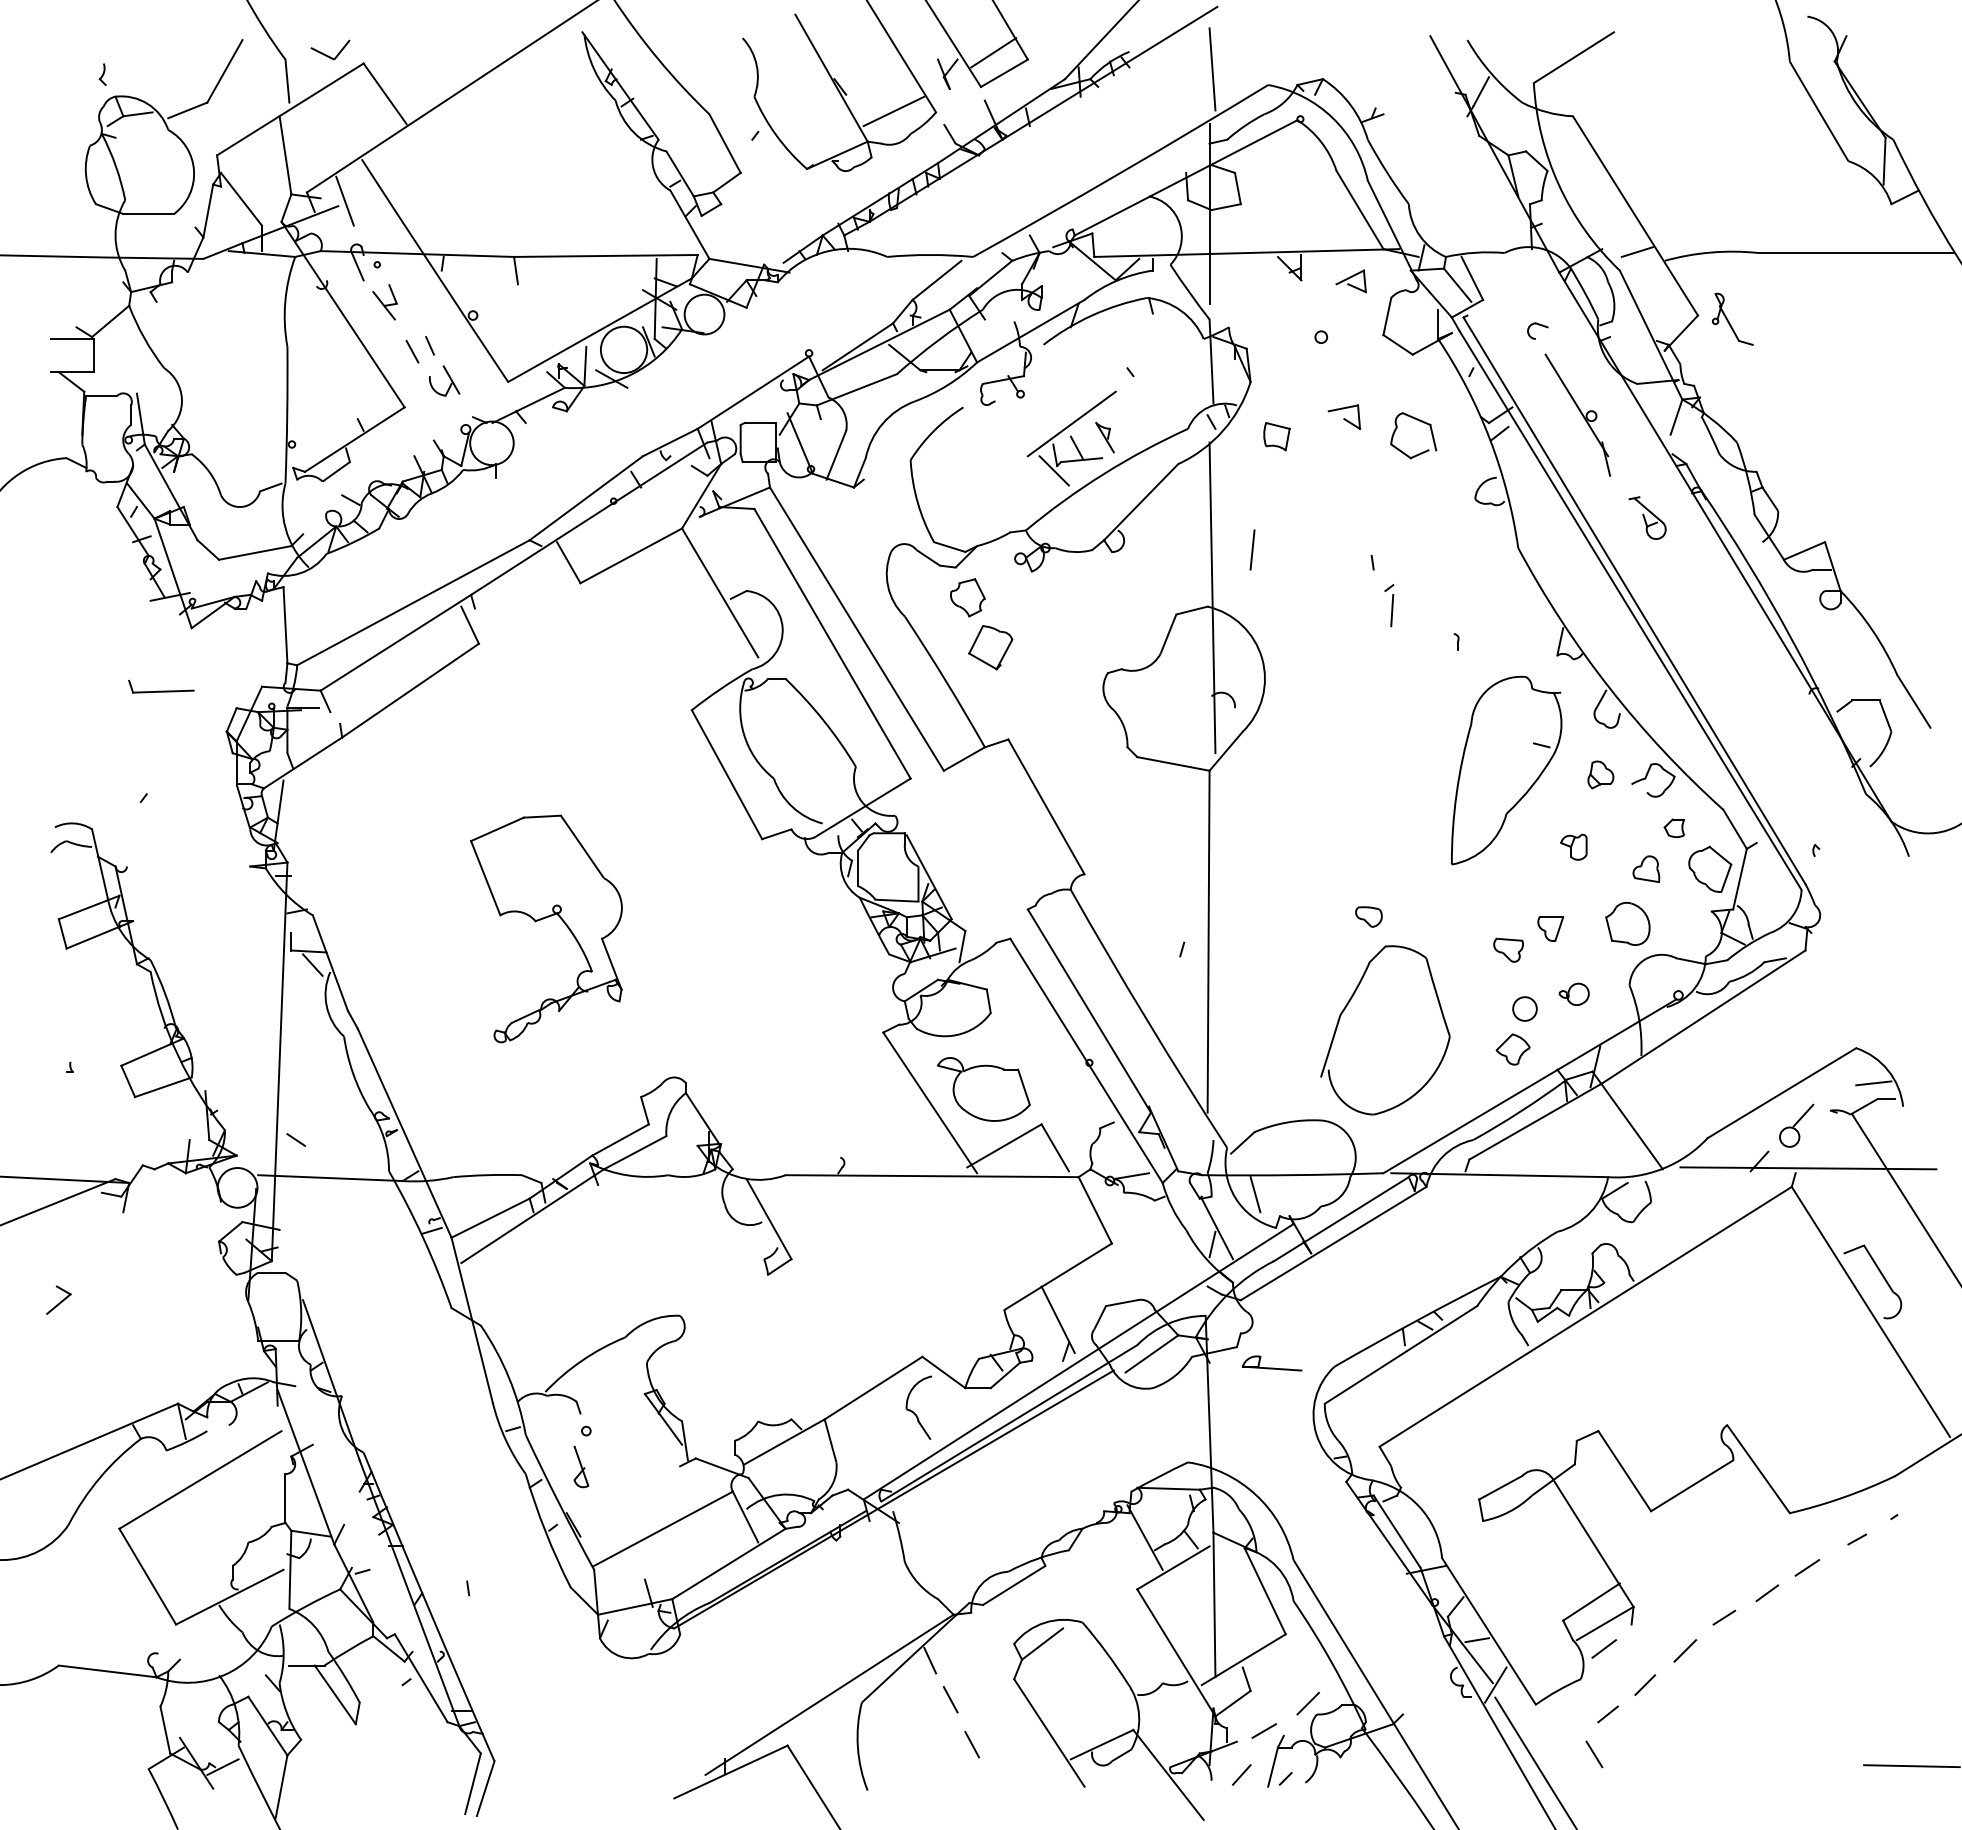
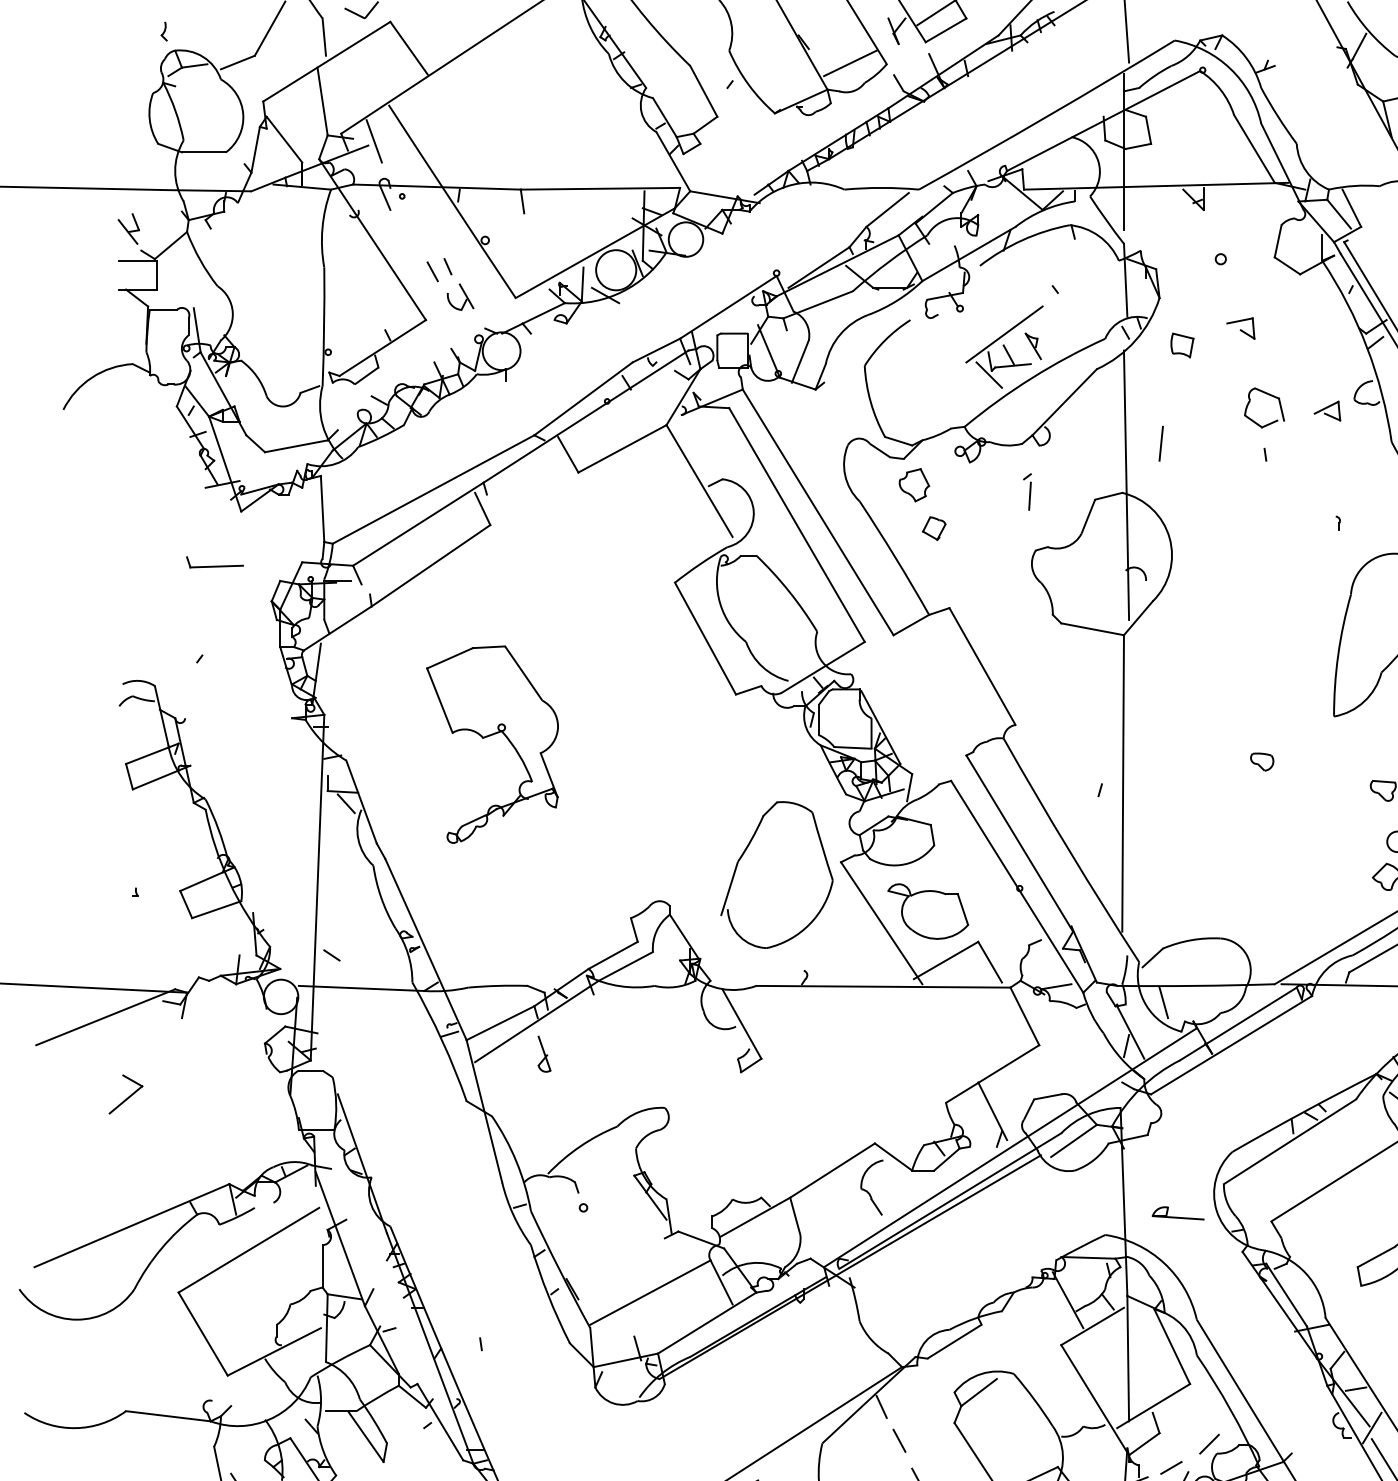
part: (1350, 281) -> (1326, 411), moved
part: (384, 302) -> (128, 229), moved
part: (1419, 421) -> (1269, 395), moved
part: (1389, 605) -> (1027, 491), moved
part: (990, 647) -> (933, 528), size x0.6
part: (543, 919) -> (489, 736), moved
part: (1347, 1006) -> (744, 854), moved
part: (58, 1299) -> (125, 1093), size x1.6
part: (1271, 1363) -> (1177, 1213), moved
part: (581, 1466) -> (544, 1053), moved

